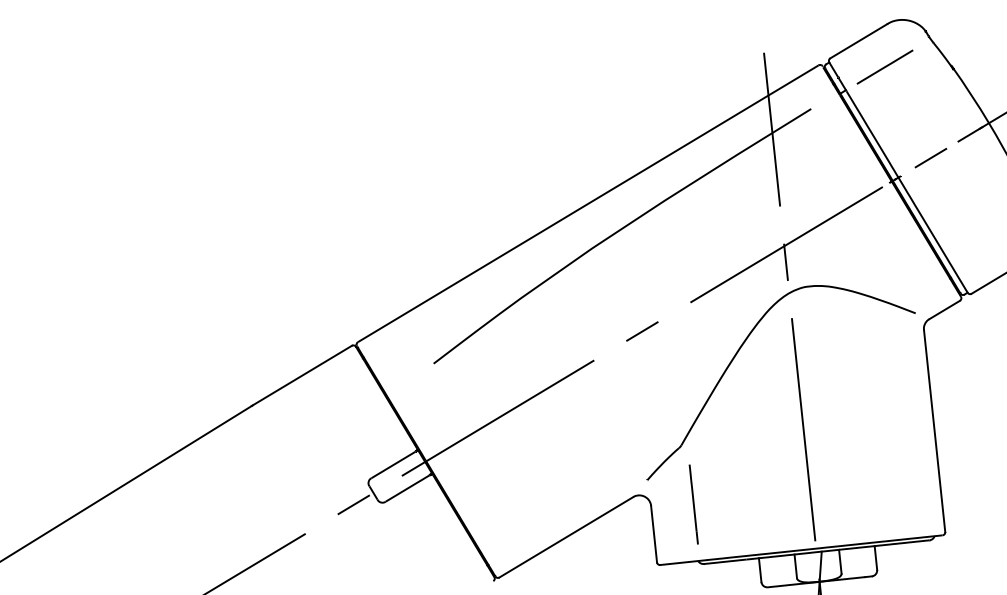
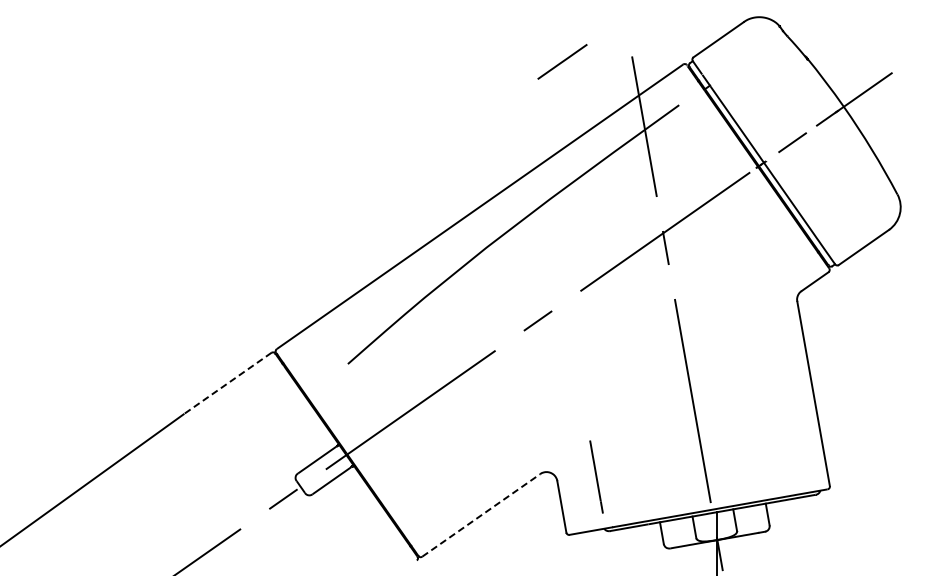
line: (885, 66) -> (562, 61), moved
part: (737, 353) -> (627, 335), removed
line: (302, 375) -> (227, 383), solid -> dashed
line: (566, 537) -> (481, 515), solid -> dashed

